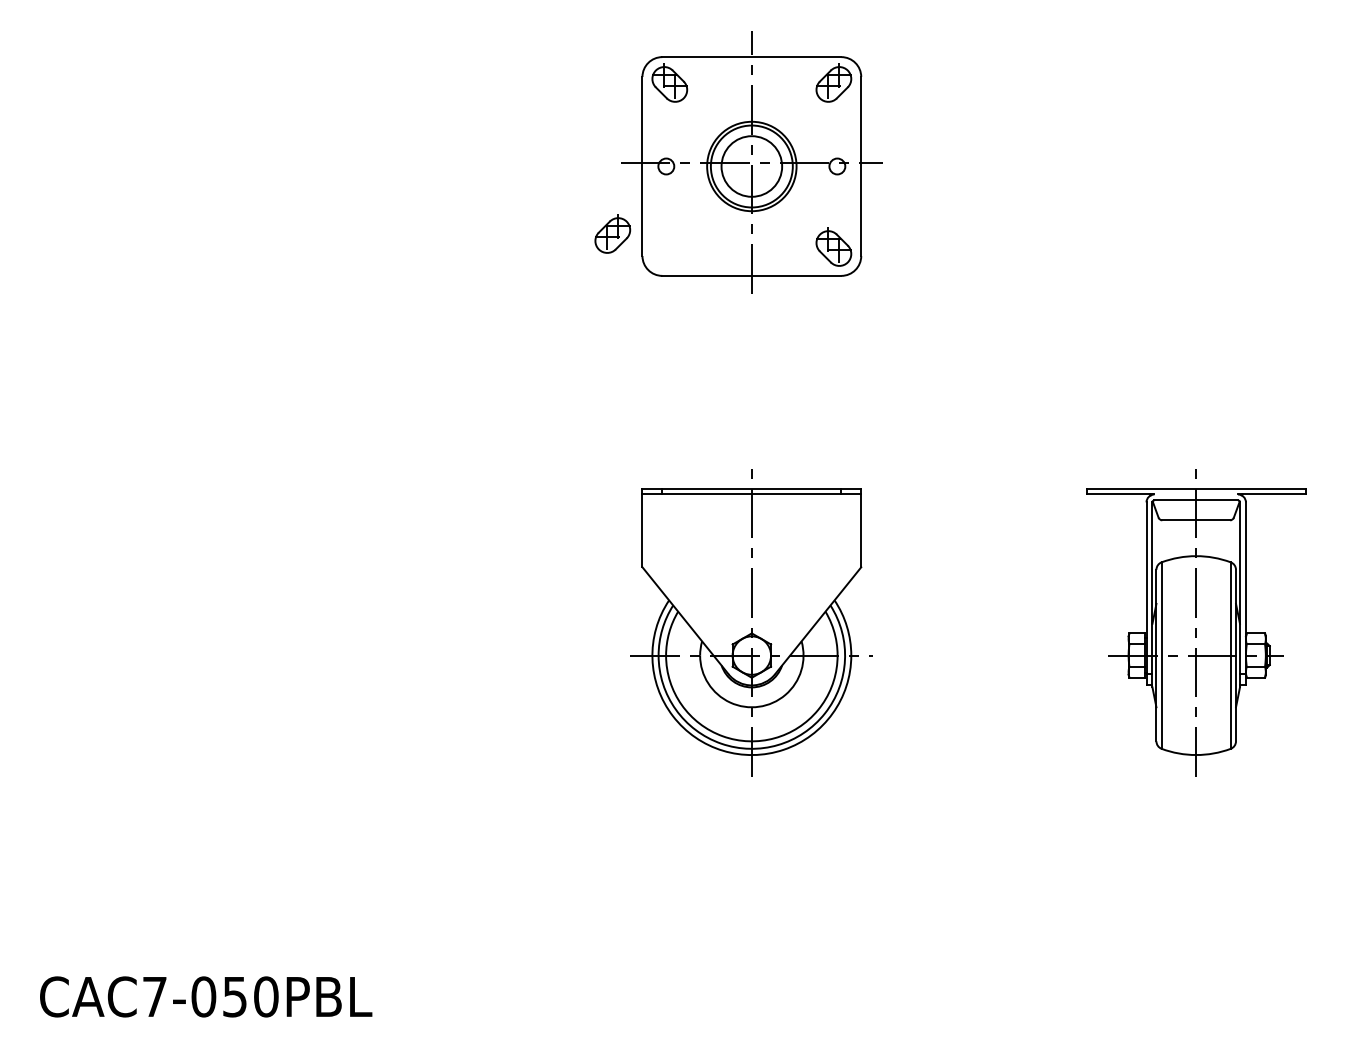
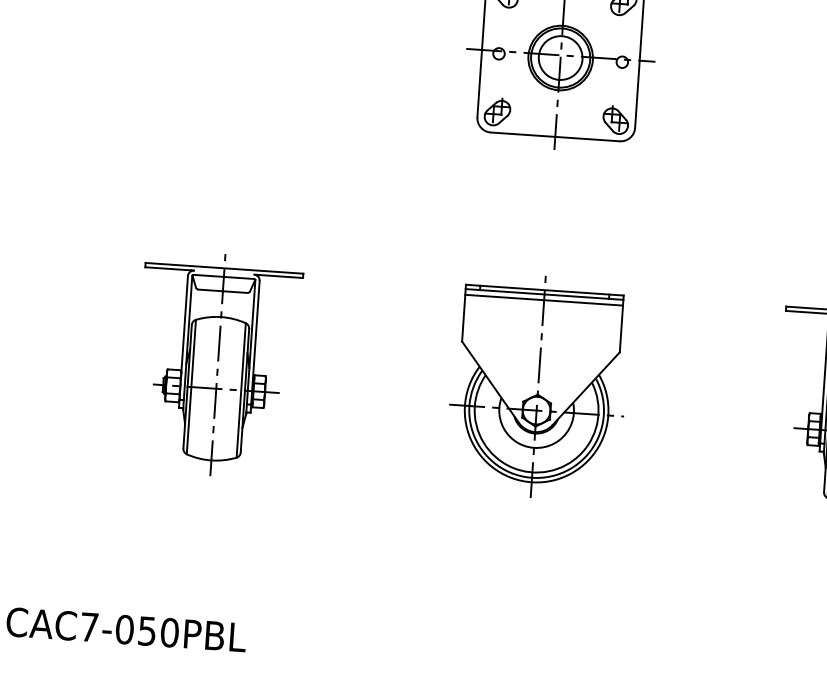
part: (612, 233) -> (497, 111), moved
line: (751, 502) -> (543, 300), added
part: (307, 622) -> (217, 364), added

